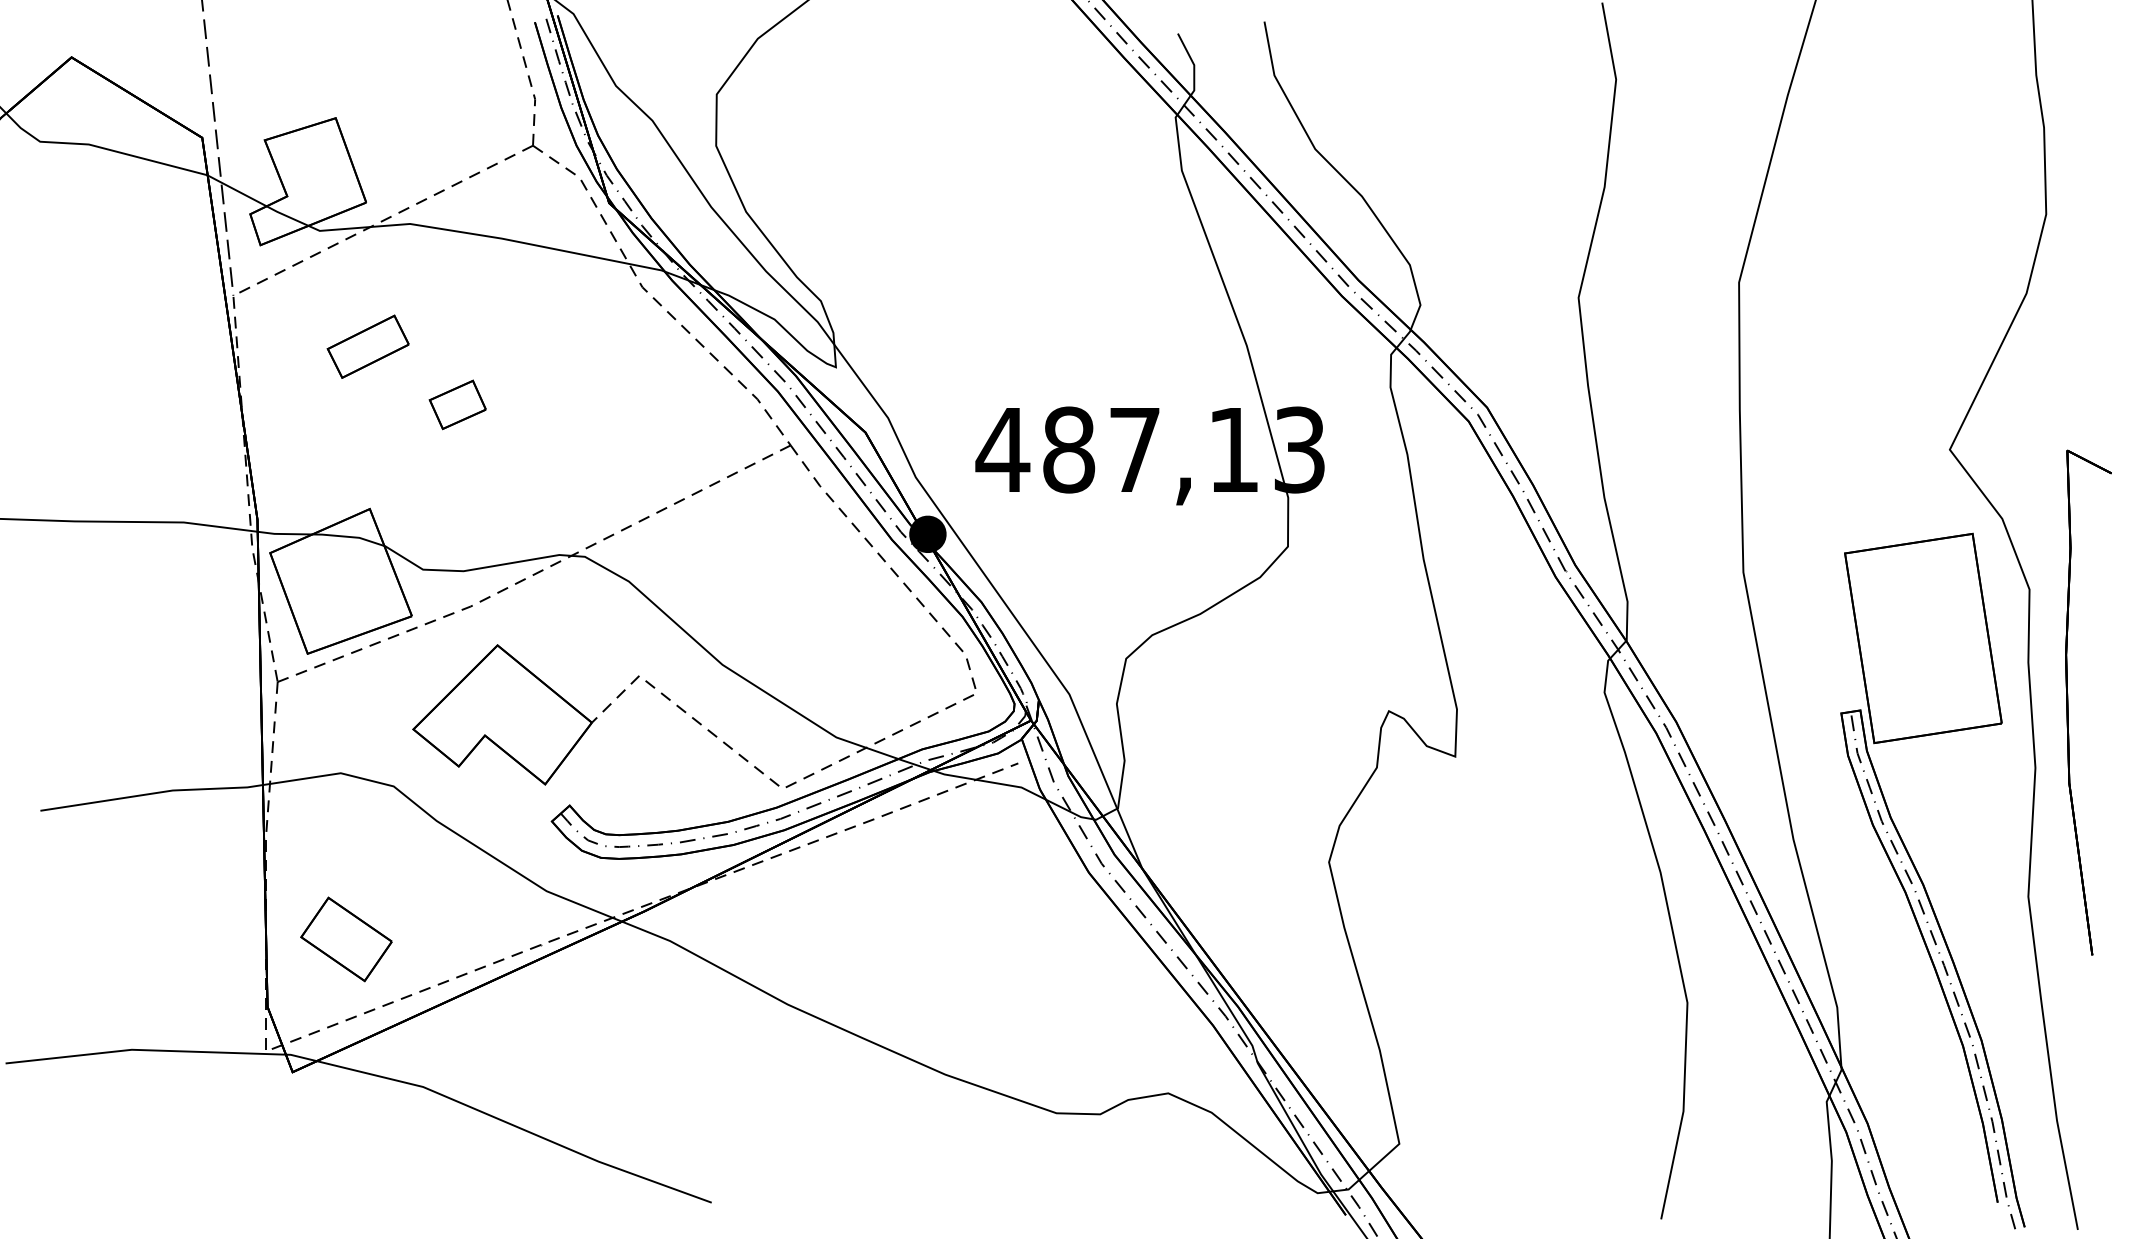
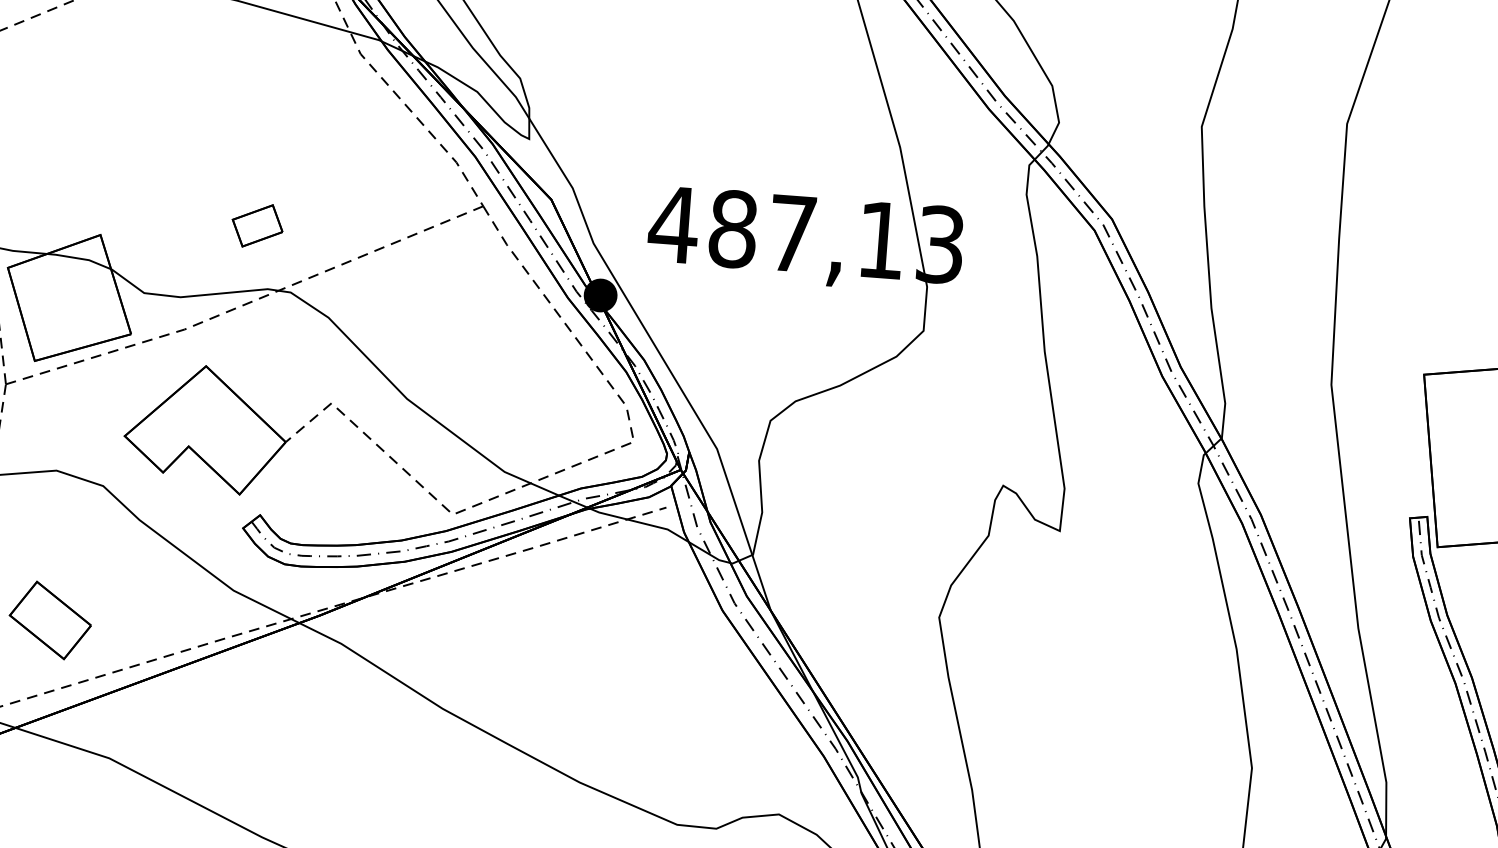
part: (367, 346) -> (109, 88), removed
part: (457, 404) -> (257, 225), moved

